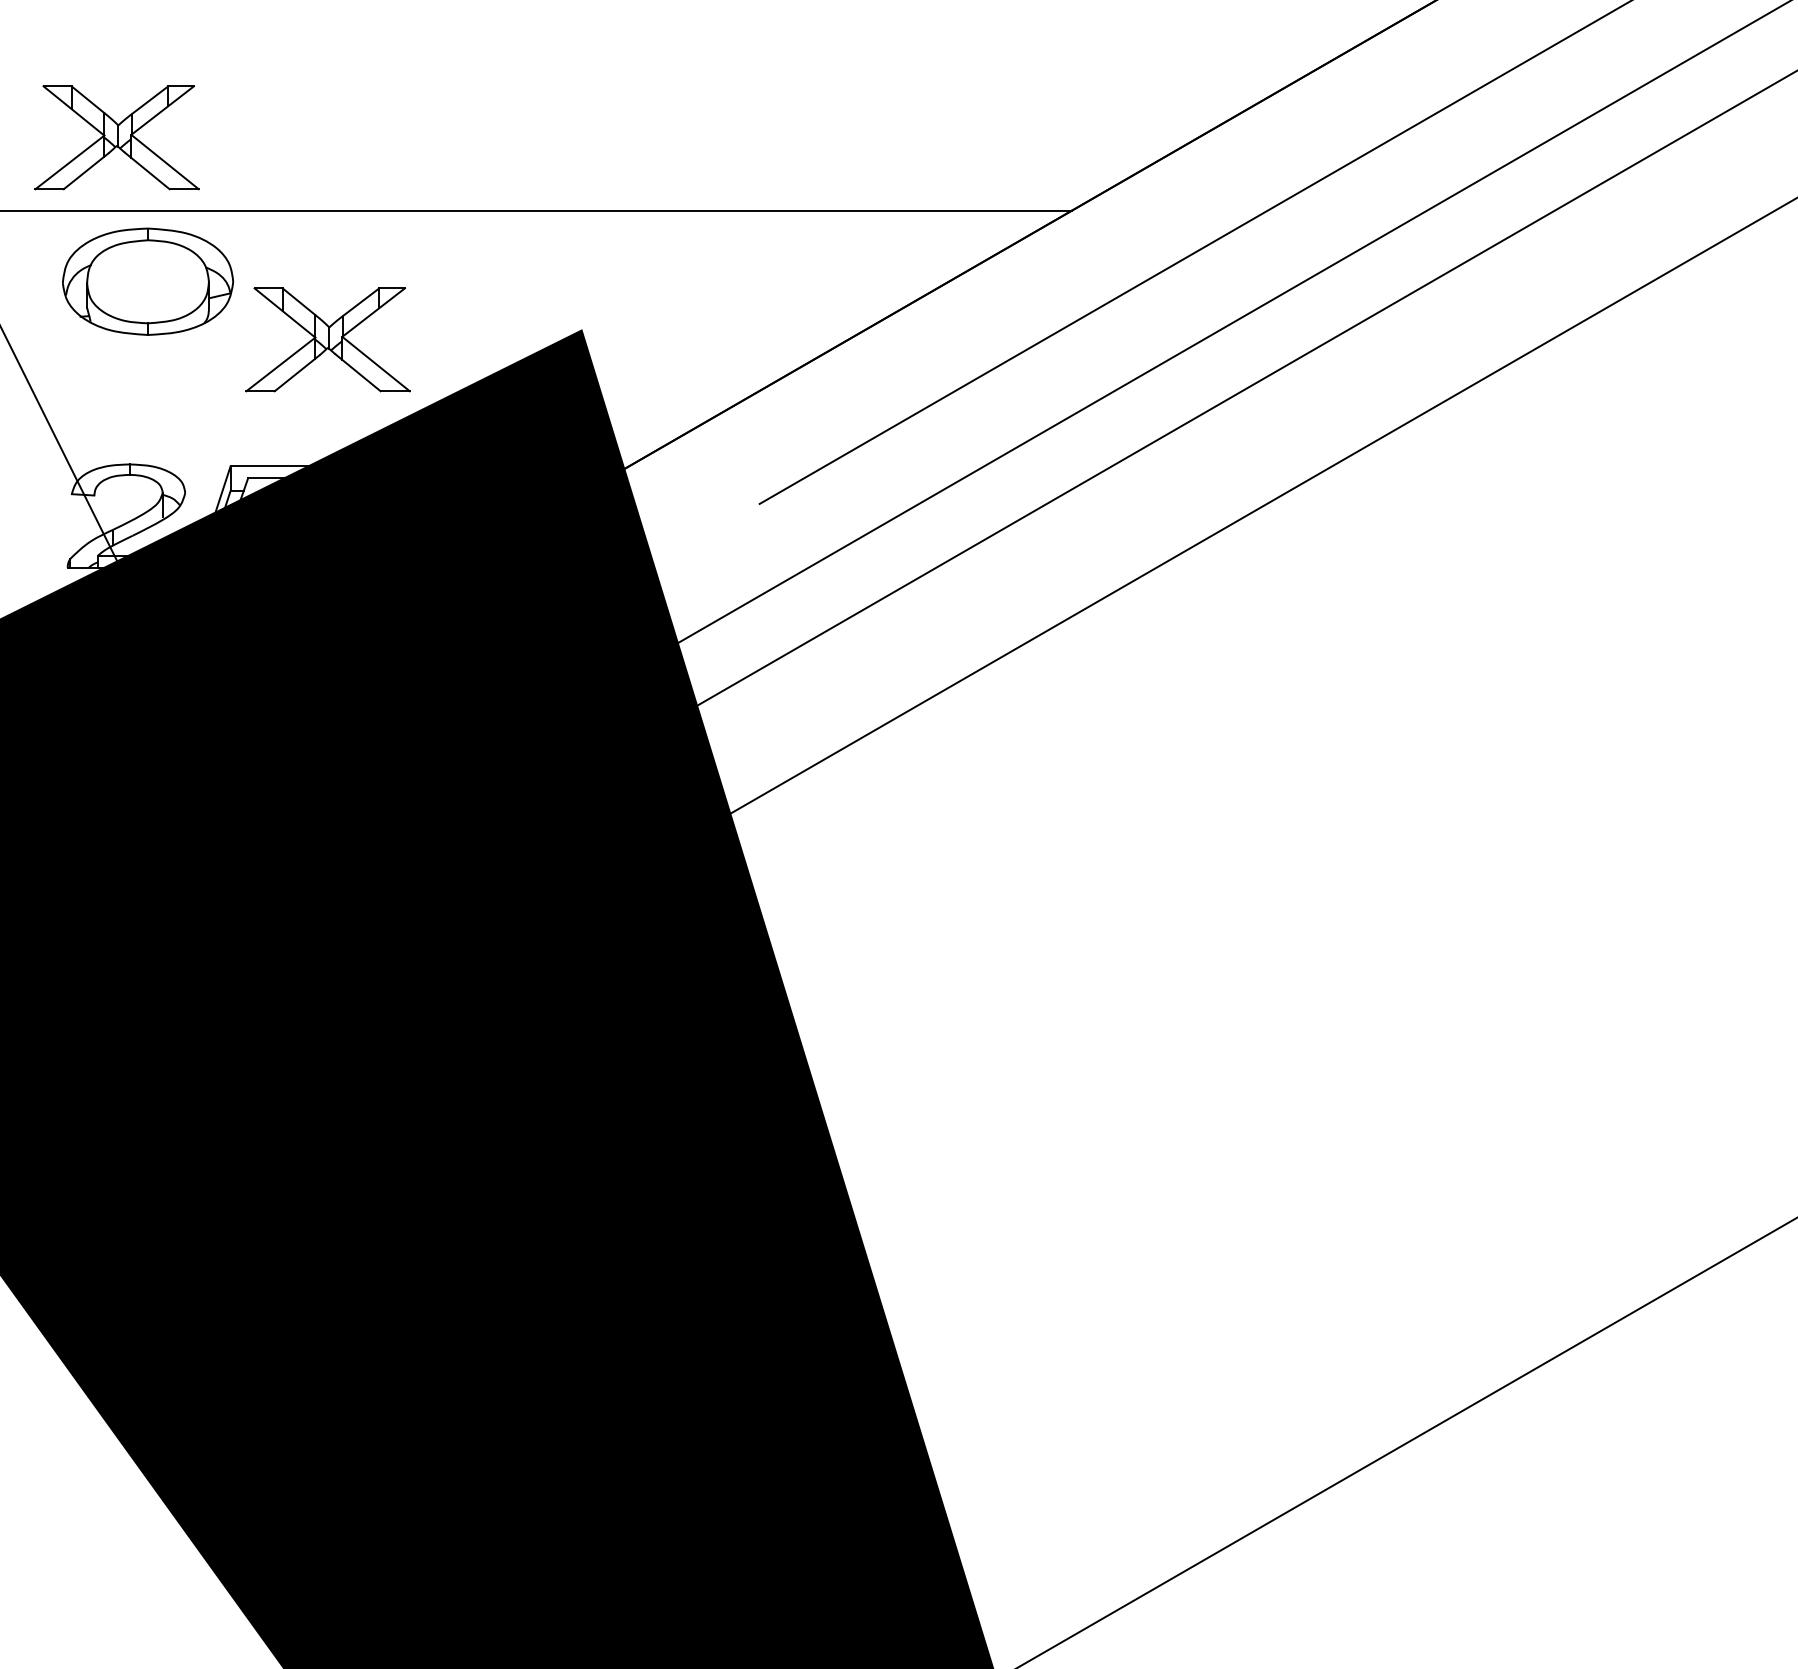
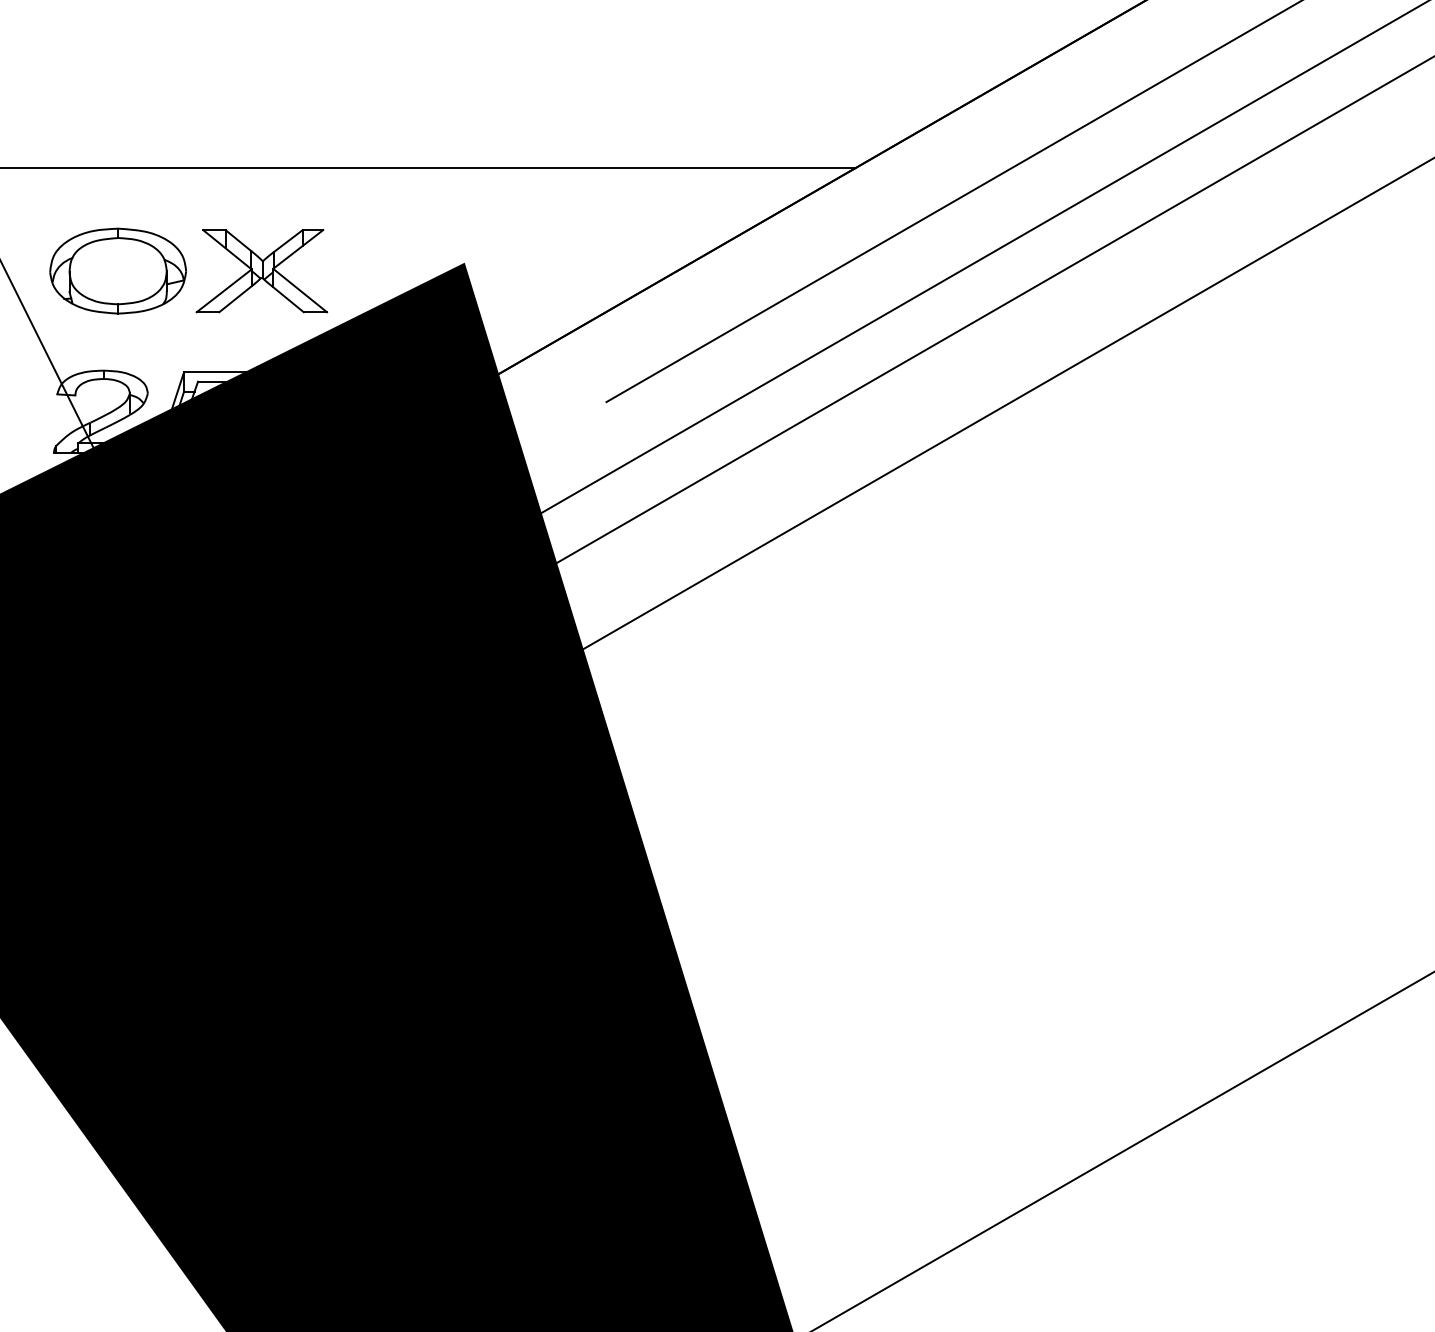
part: (116, 137) -> (92, 109), removed
part: (148, 281) -> (118, 270), moved

